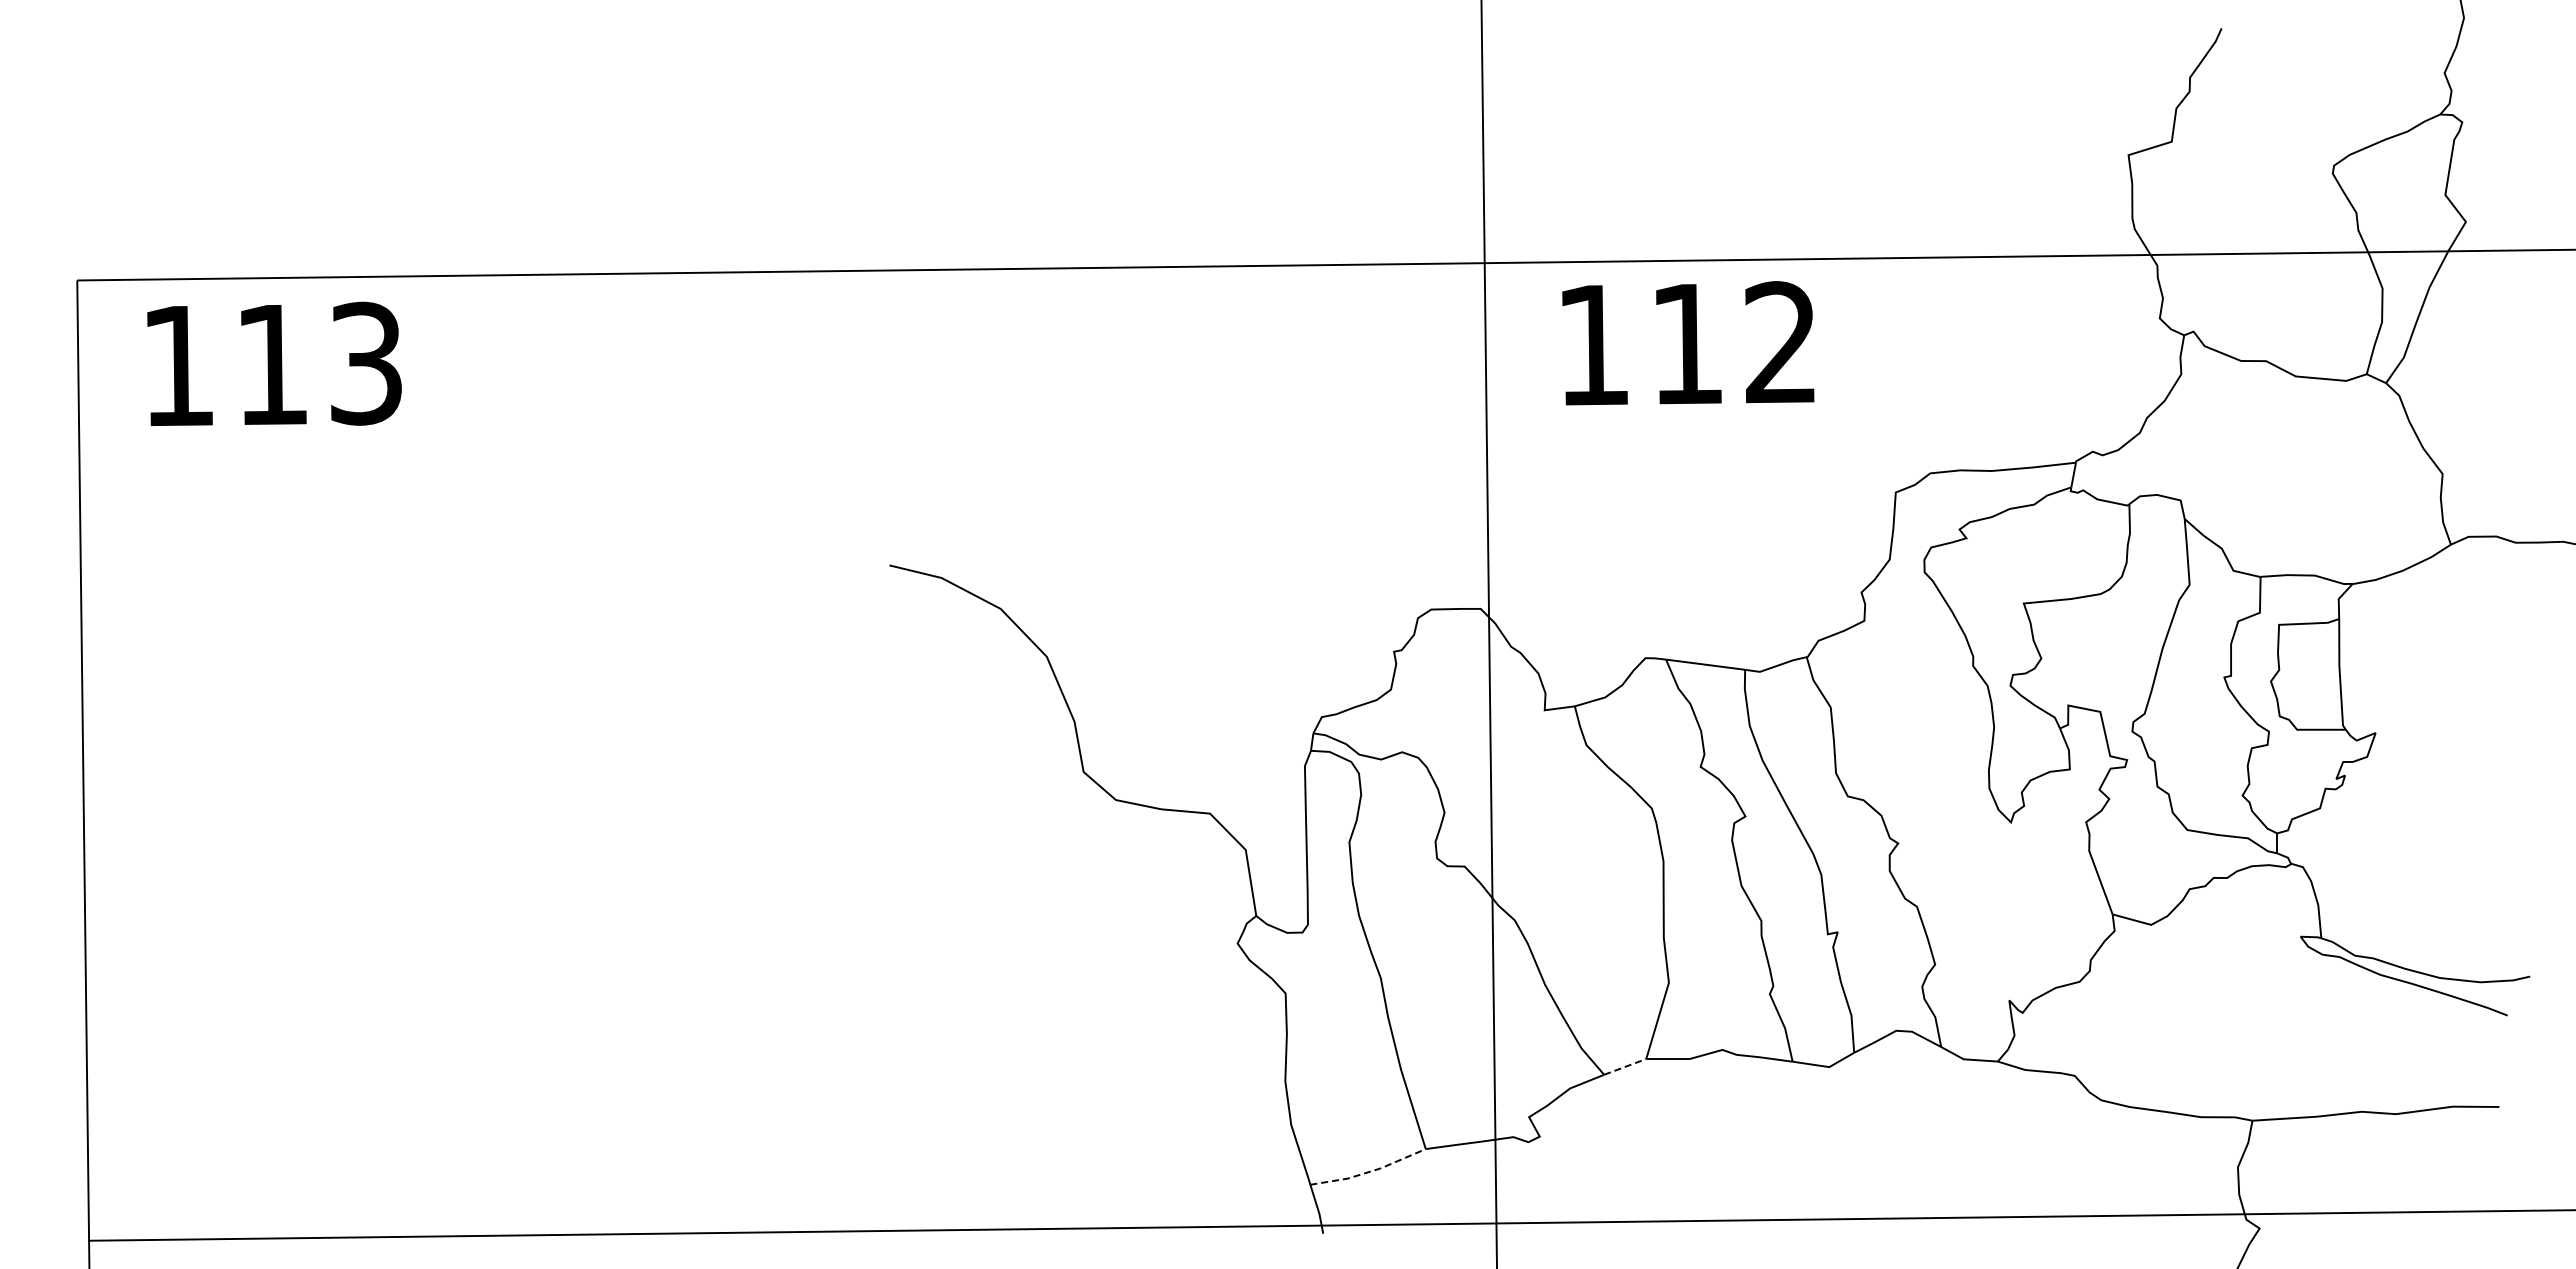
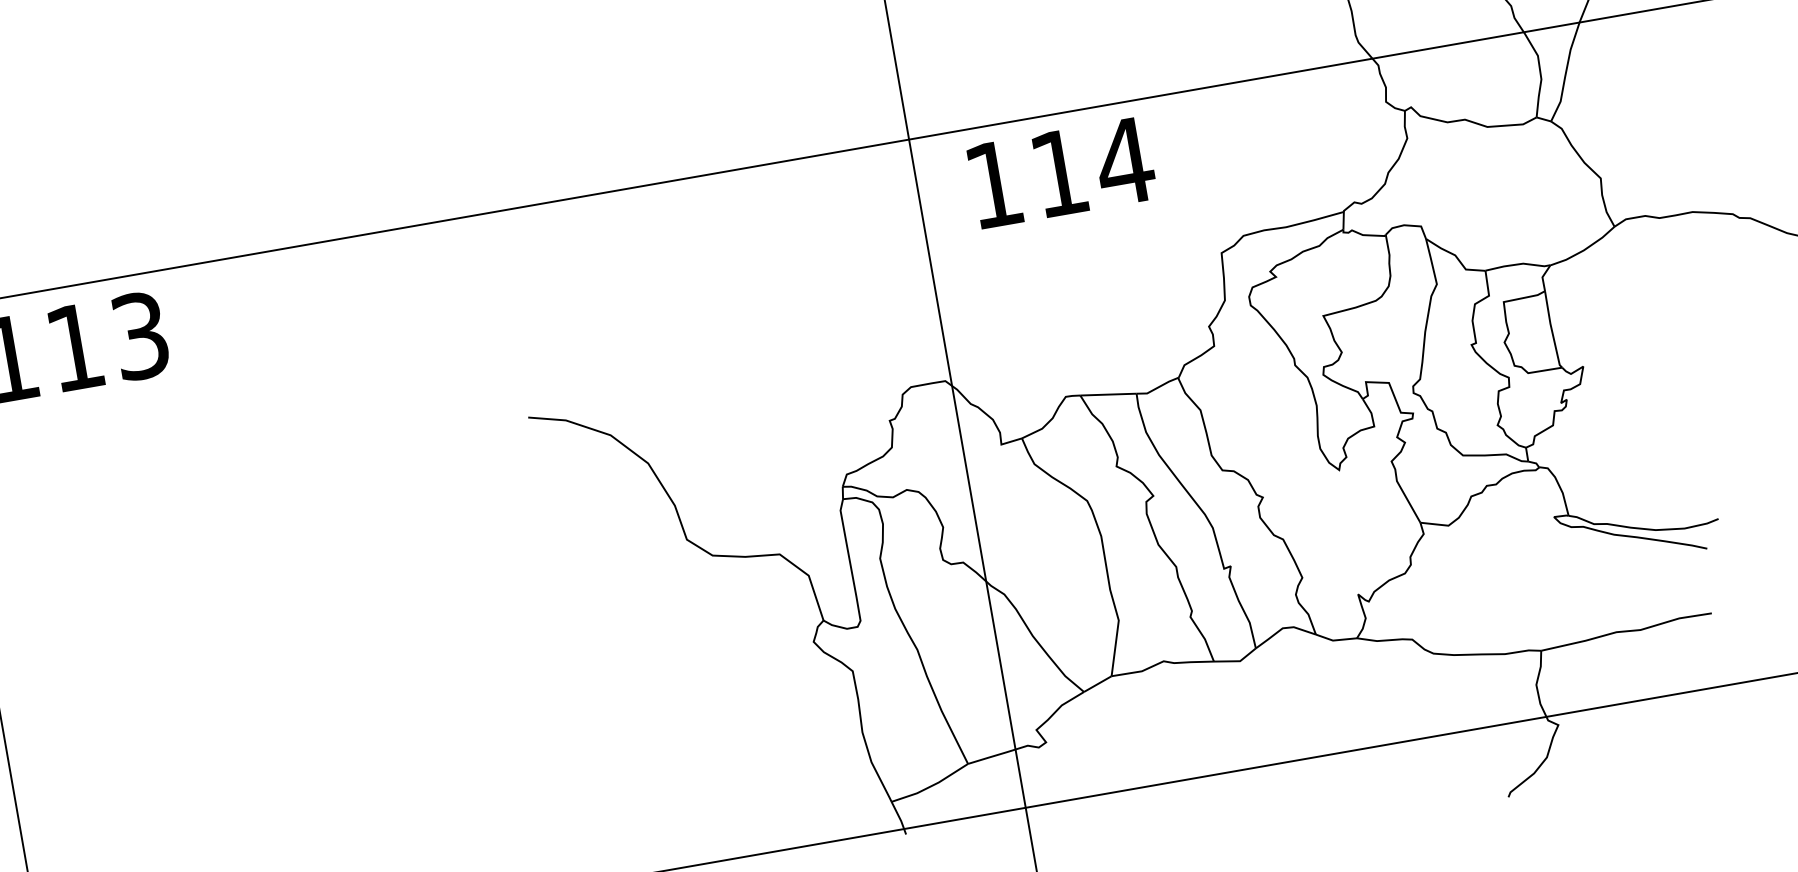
text: (1781, 342) -> (1124, 161), 112 -> 114
line: (1625, 1066) -> (1097, 683), dashed -> solid
line: (1369, 1171) -> (931, 785), dashed -> solid

